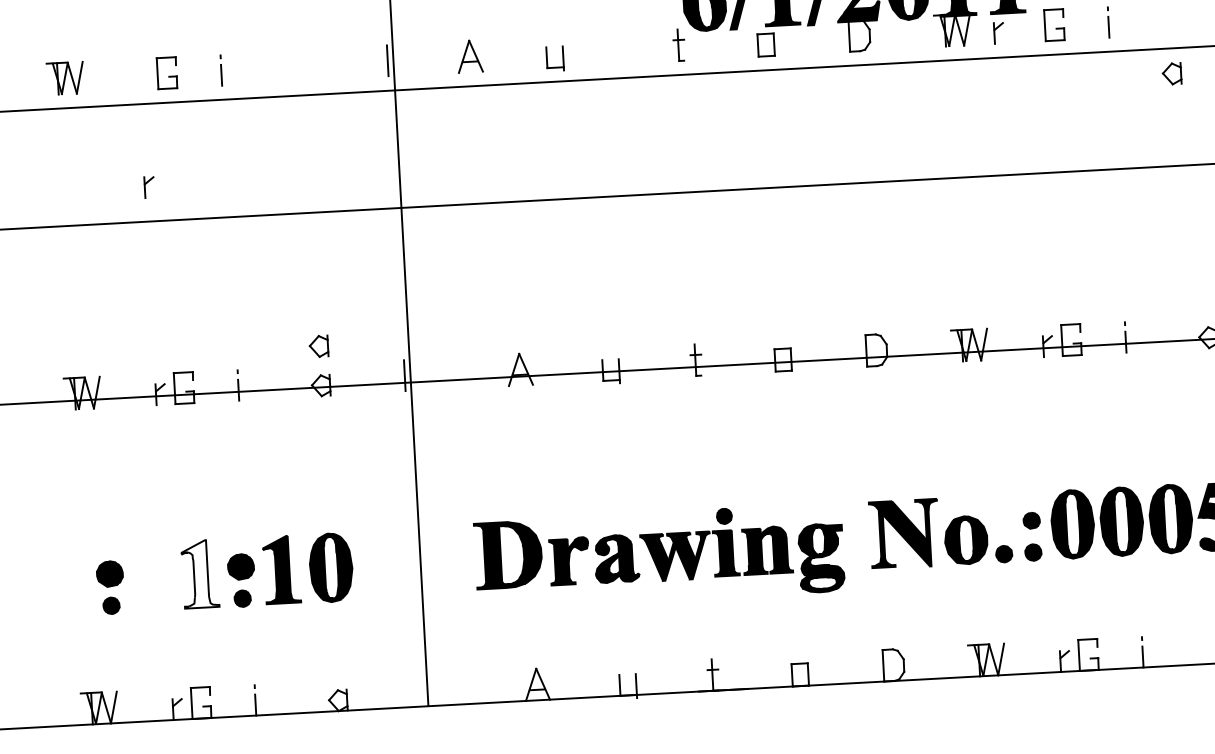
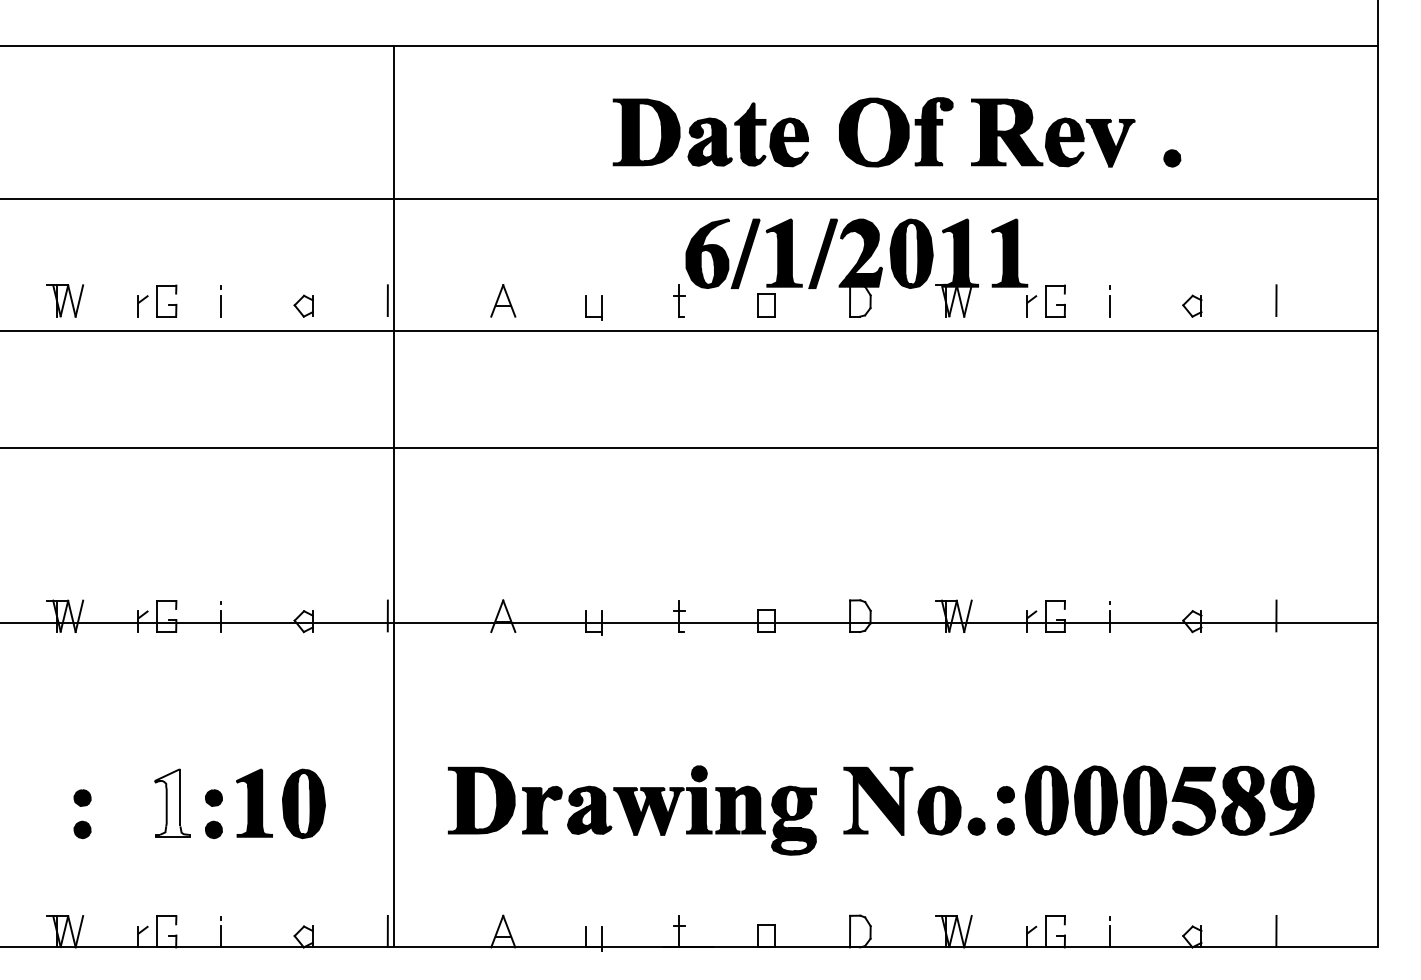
part: (998, 33) -> (1031, 306), moved
part: (470, 56) -> (503, 300), moved
part: (547, 58) -> (586, 307), moved
part: (1172, 73) -> (1192, 305), moved
part: (148, 187) -> (142, 306), moved
part: (318, 345) -> (303, 305), moved
part: (240, 566) -> (213, 797), size x0.62
part: (109, 573) -> (82, 797), size x0.62
line: (421, 689) -> (387, 930), added

